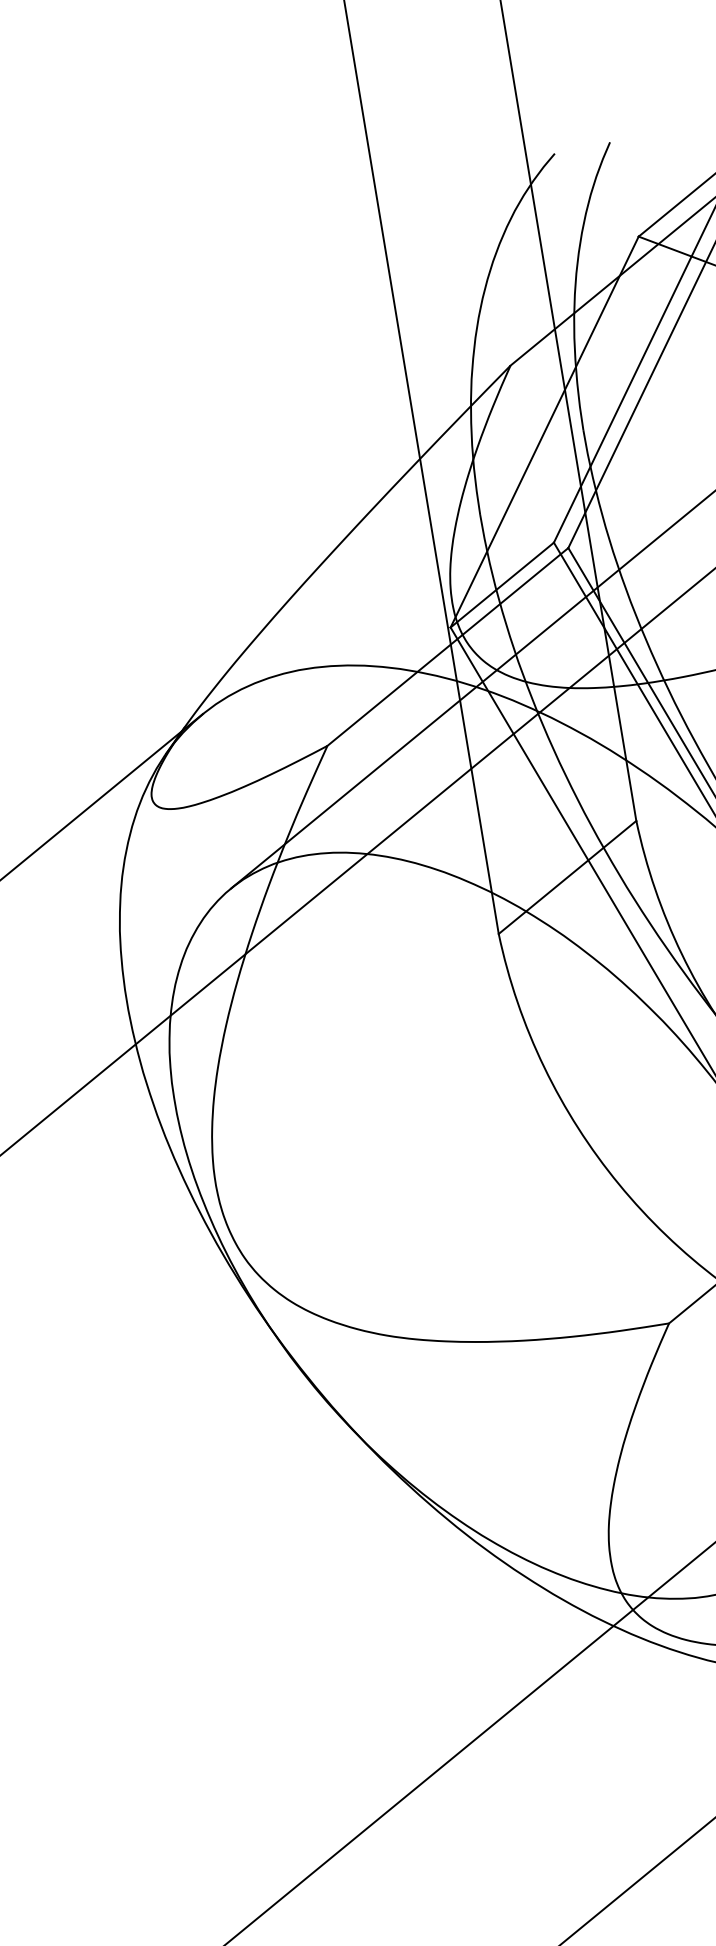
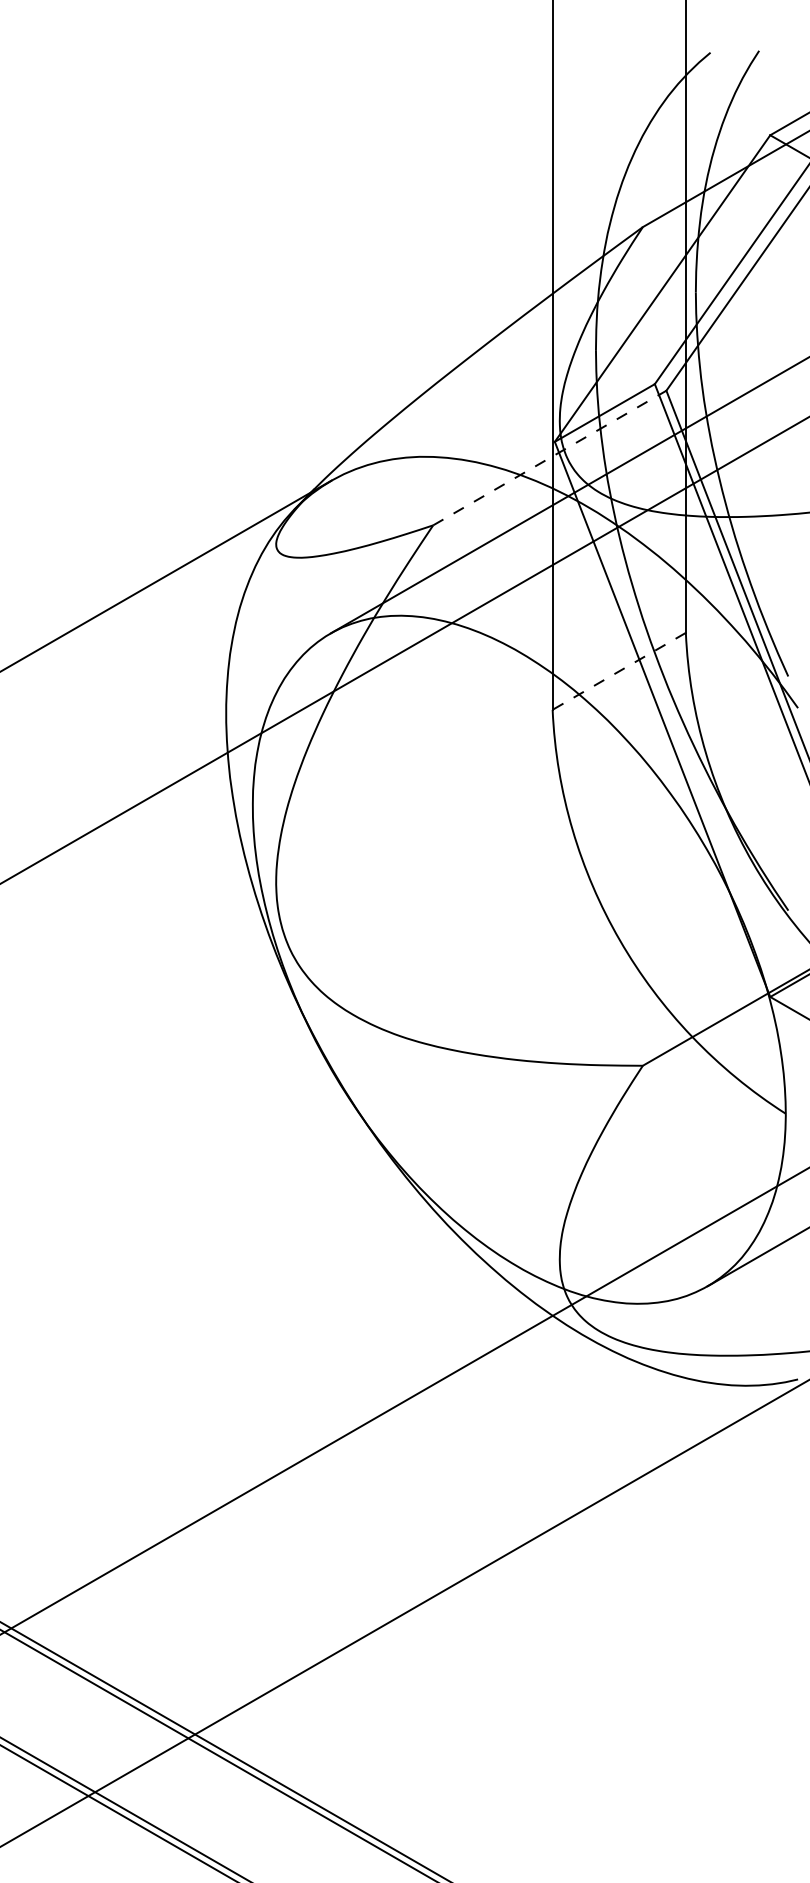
line: (447, 647) -> (549, 458), solid -> dashed
line: (567, 877) -> (619, 671), solid -> dashed

